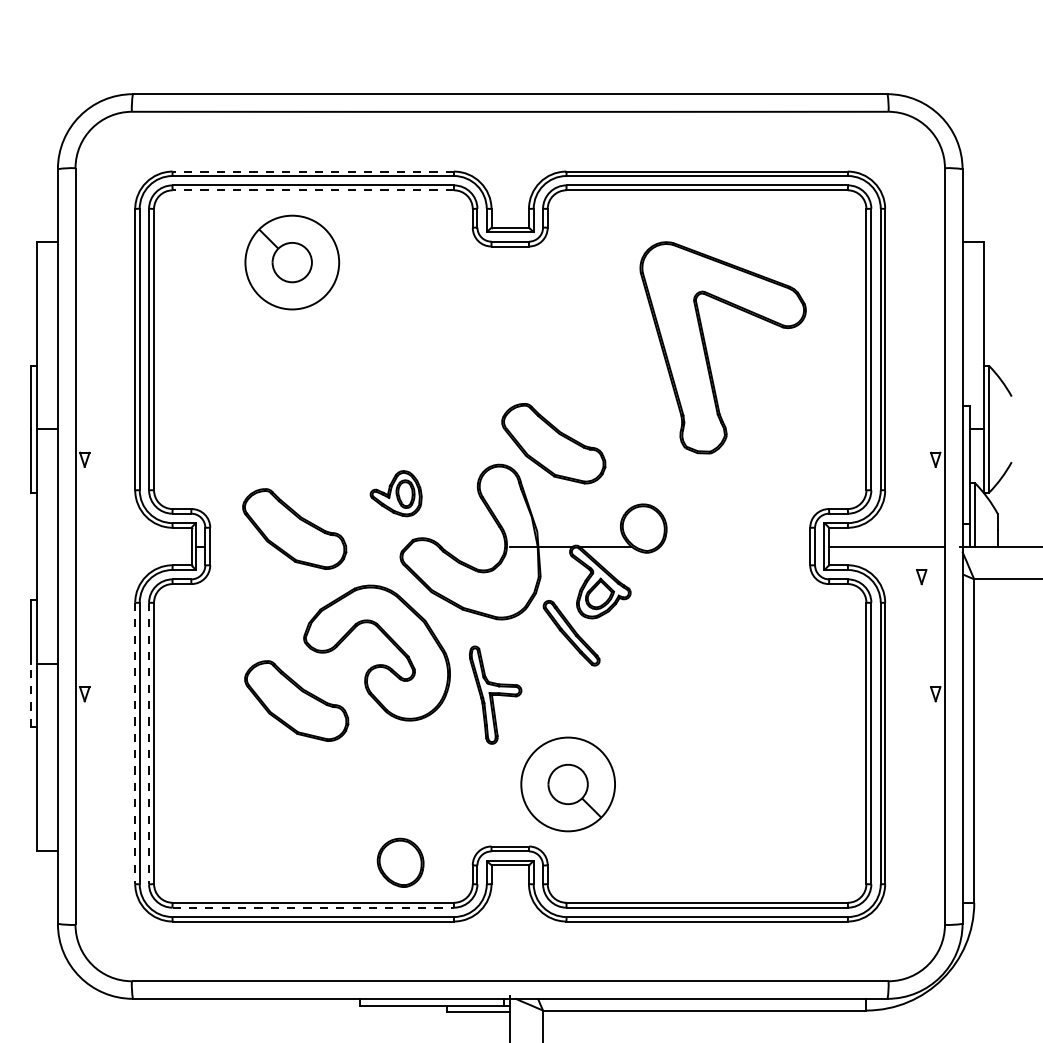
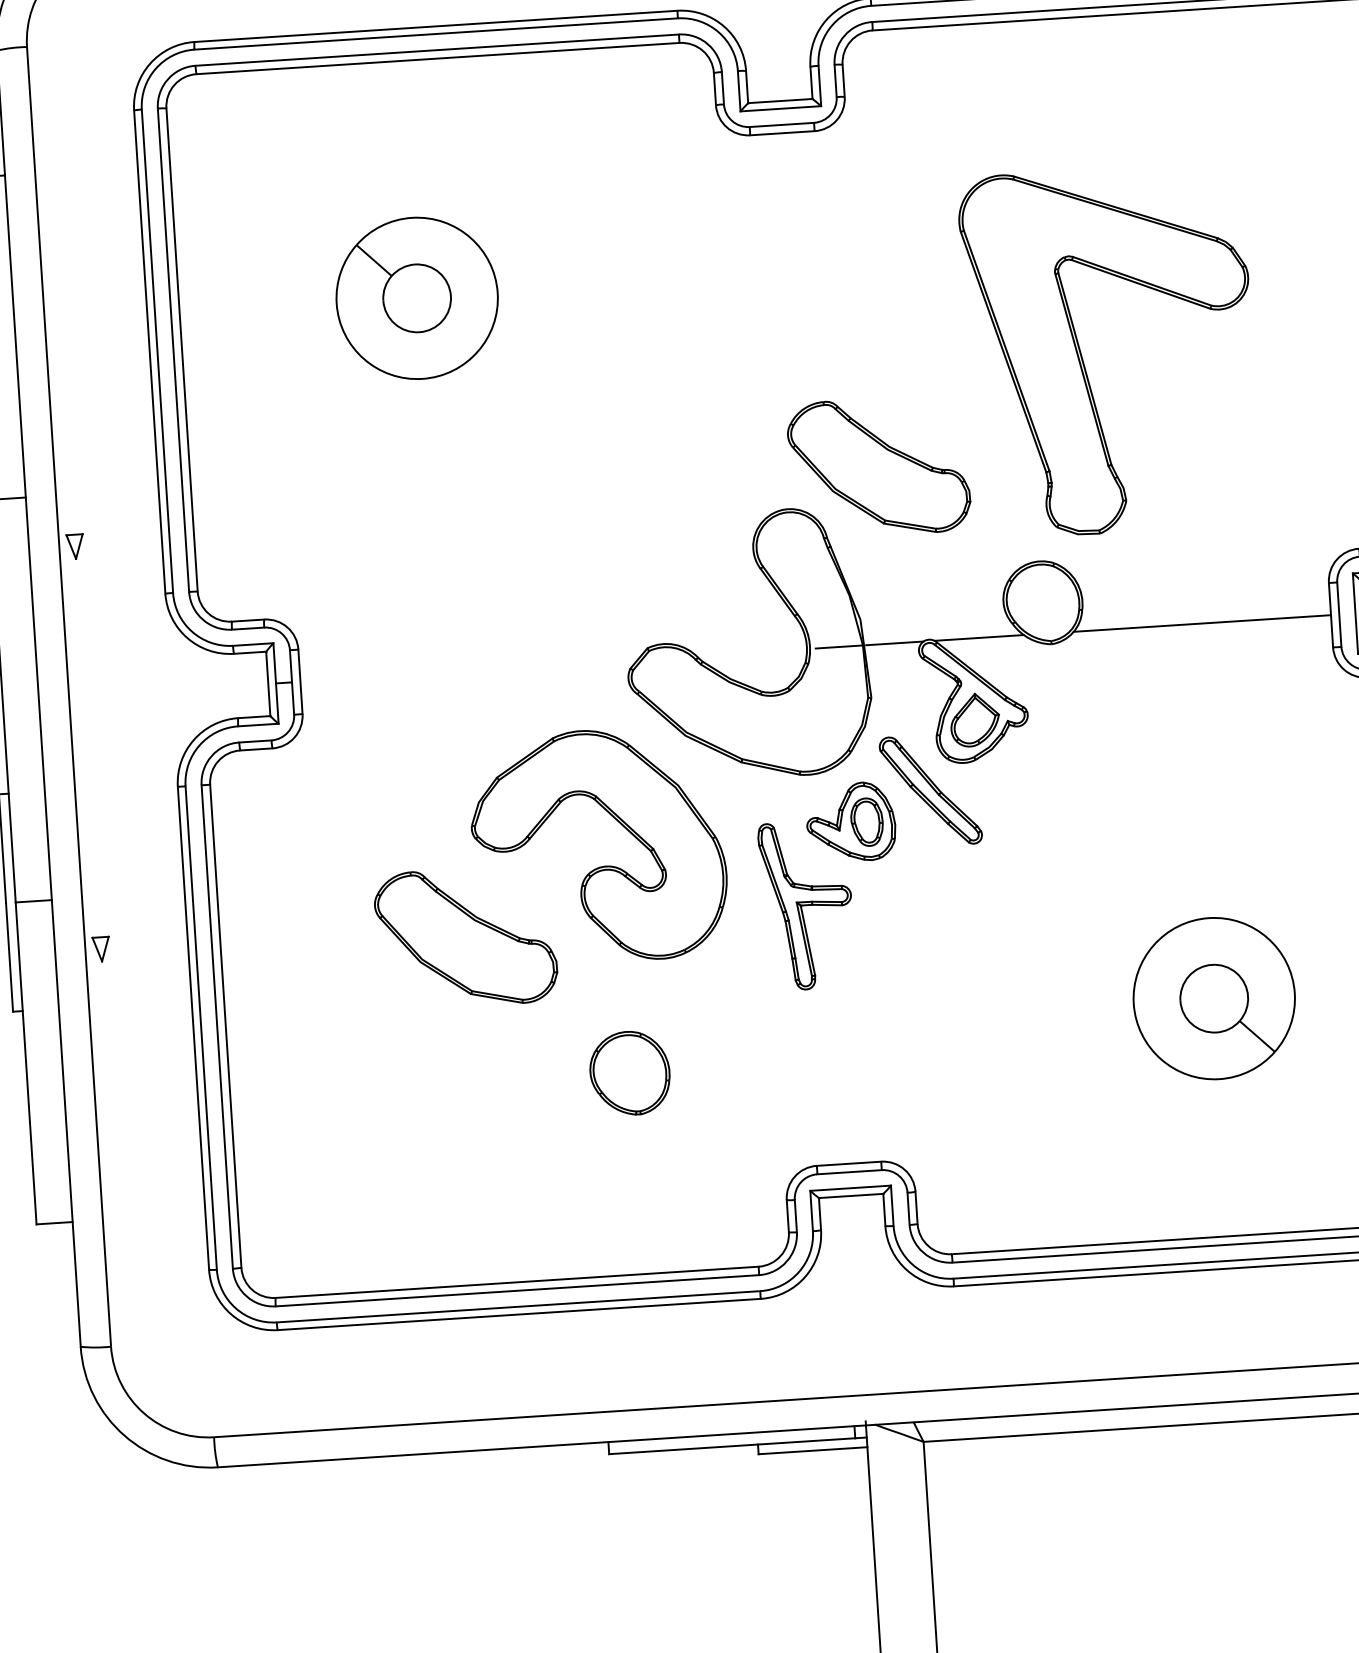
line: (313, 171) -> (436, 26), dashed -> solid
line: (313, 190) -> (438, 58), dashed -> solid
part: (292, 262) -> (417, 298), moved
part: (707, 350) -> (1083, 356), moved
part: (395, 493) -> (849, 822), moved
part: (294, 528) -> (443, 641), removed
line: (735, 546) -> (1202, 623), added
line: (31, 695) -> (9, 957), dashed -> solid
line: (135, 743) -> (193, 1028), dashed -> solid
line: (149, 743) -> (217, 1026), dashed -> solid
part: (567, 784) -> (1213, 998), moved
part: (400, 862) -> (629, 1072), moved
line: (313, 907) -> (517, 1290), dashed -> solid

